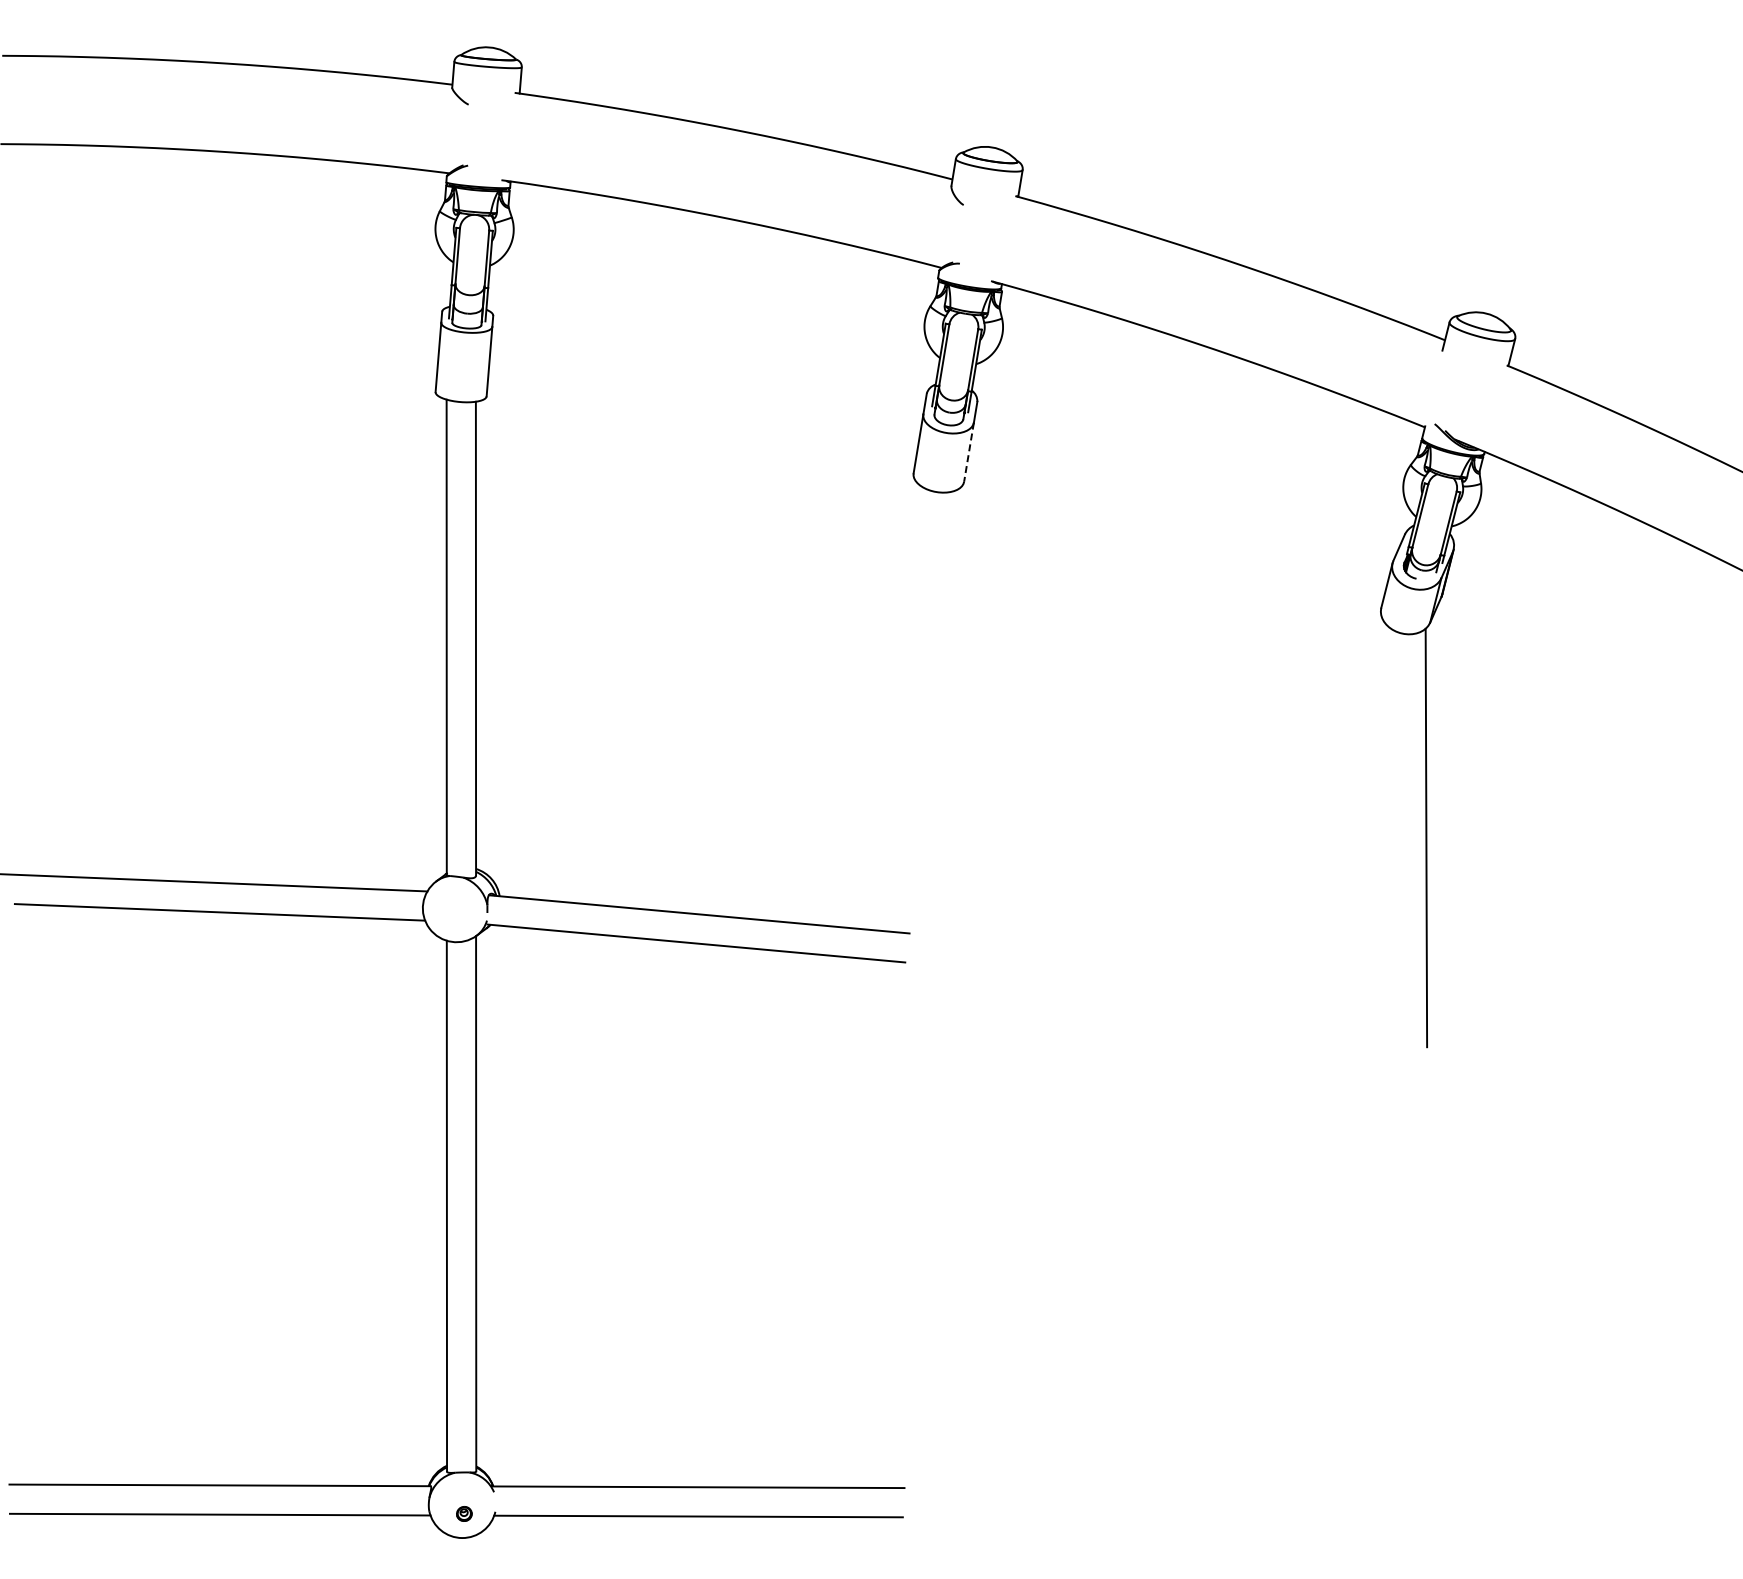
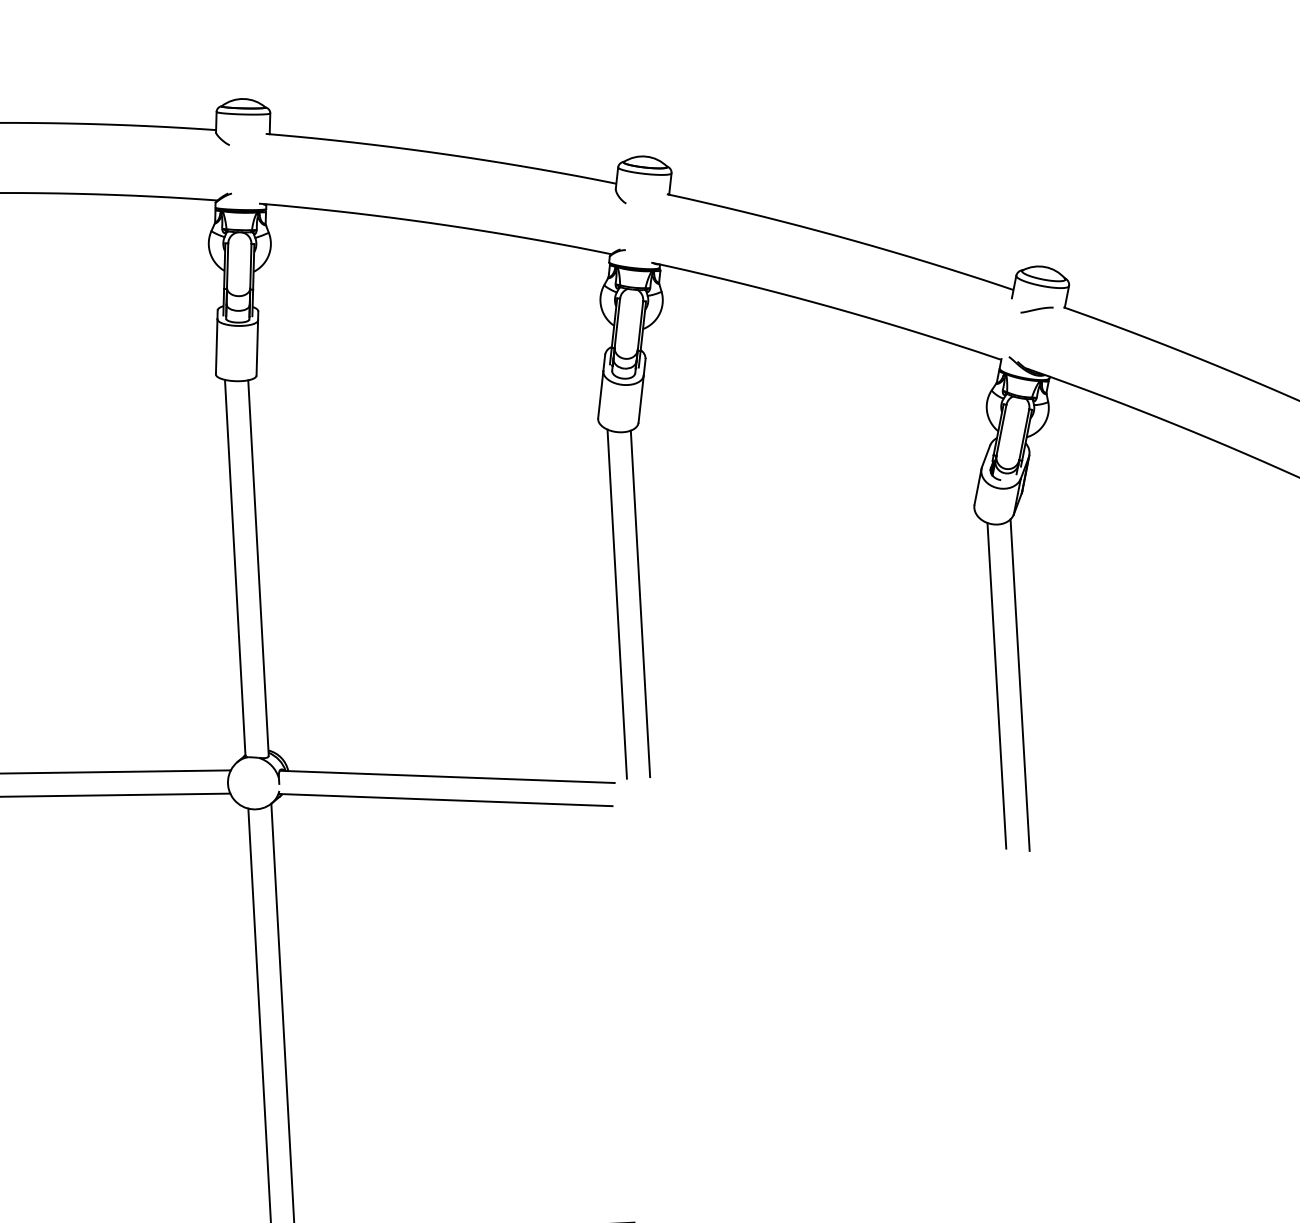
curve: (1473, 367) -> (1037, 310), added
line: (969, 452) -> (641, 399), dashed -> solid
line: (924, 708) -> (616, 604), added
line: (953, 709) -> (639, 603), added
line: (1396, 836) -> (996, 685), added

